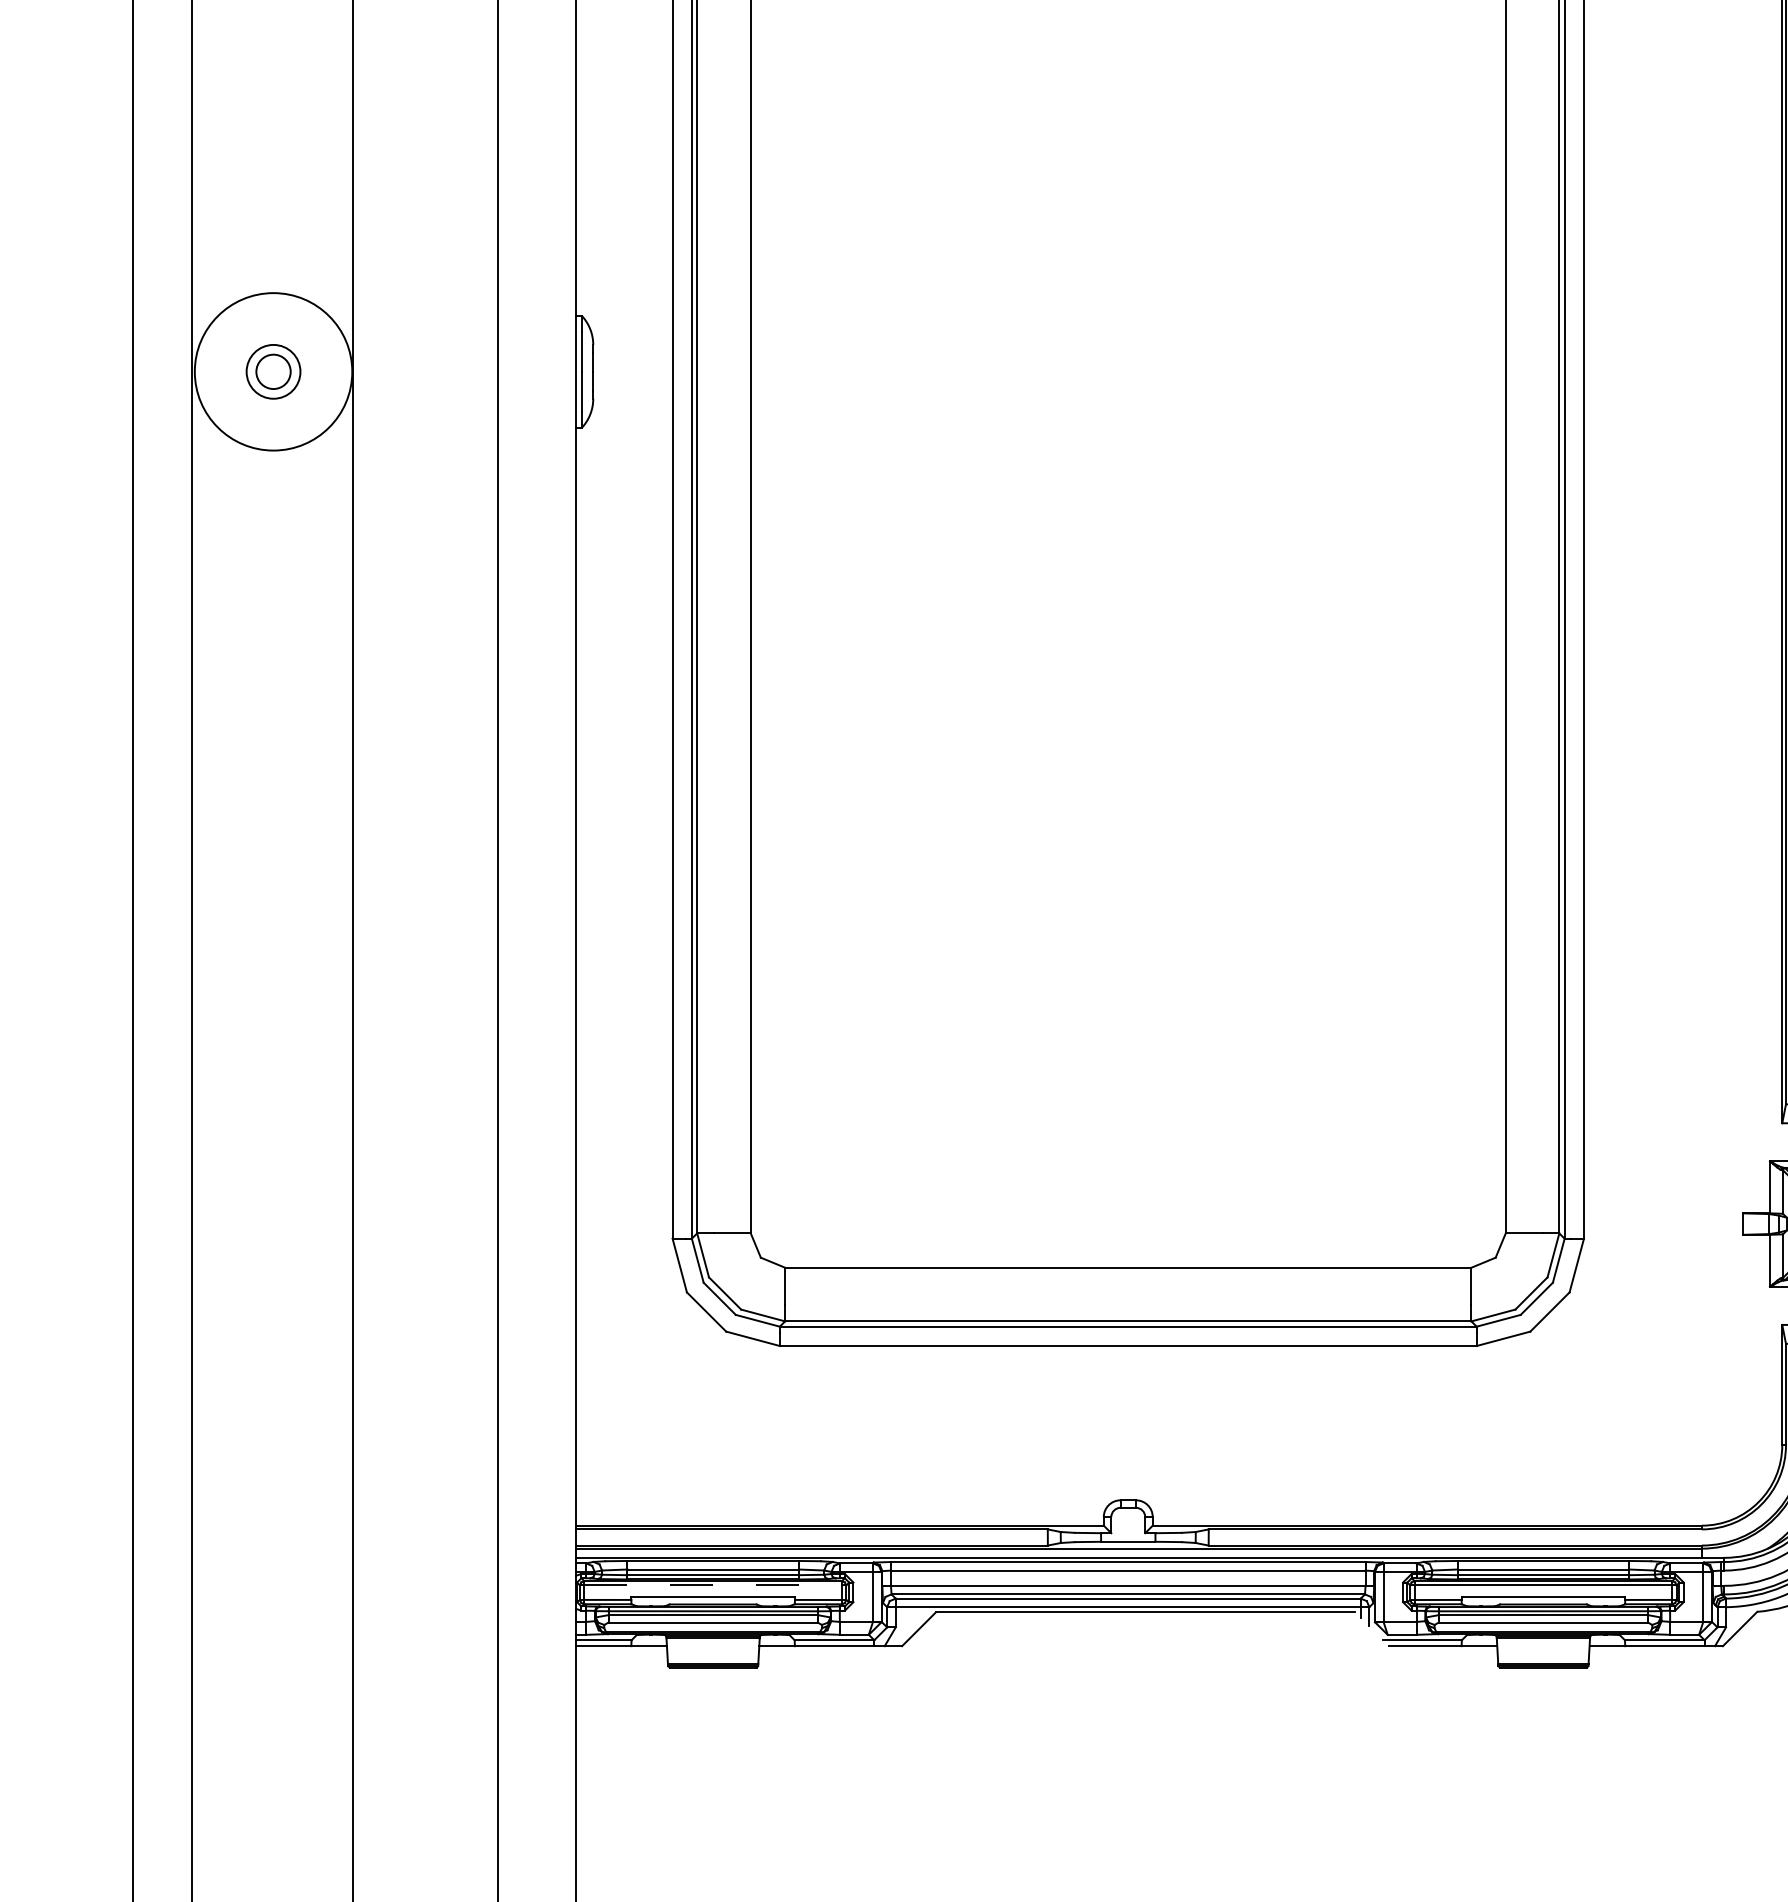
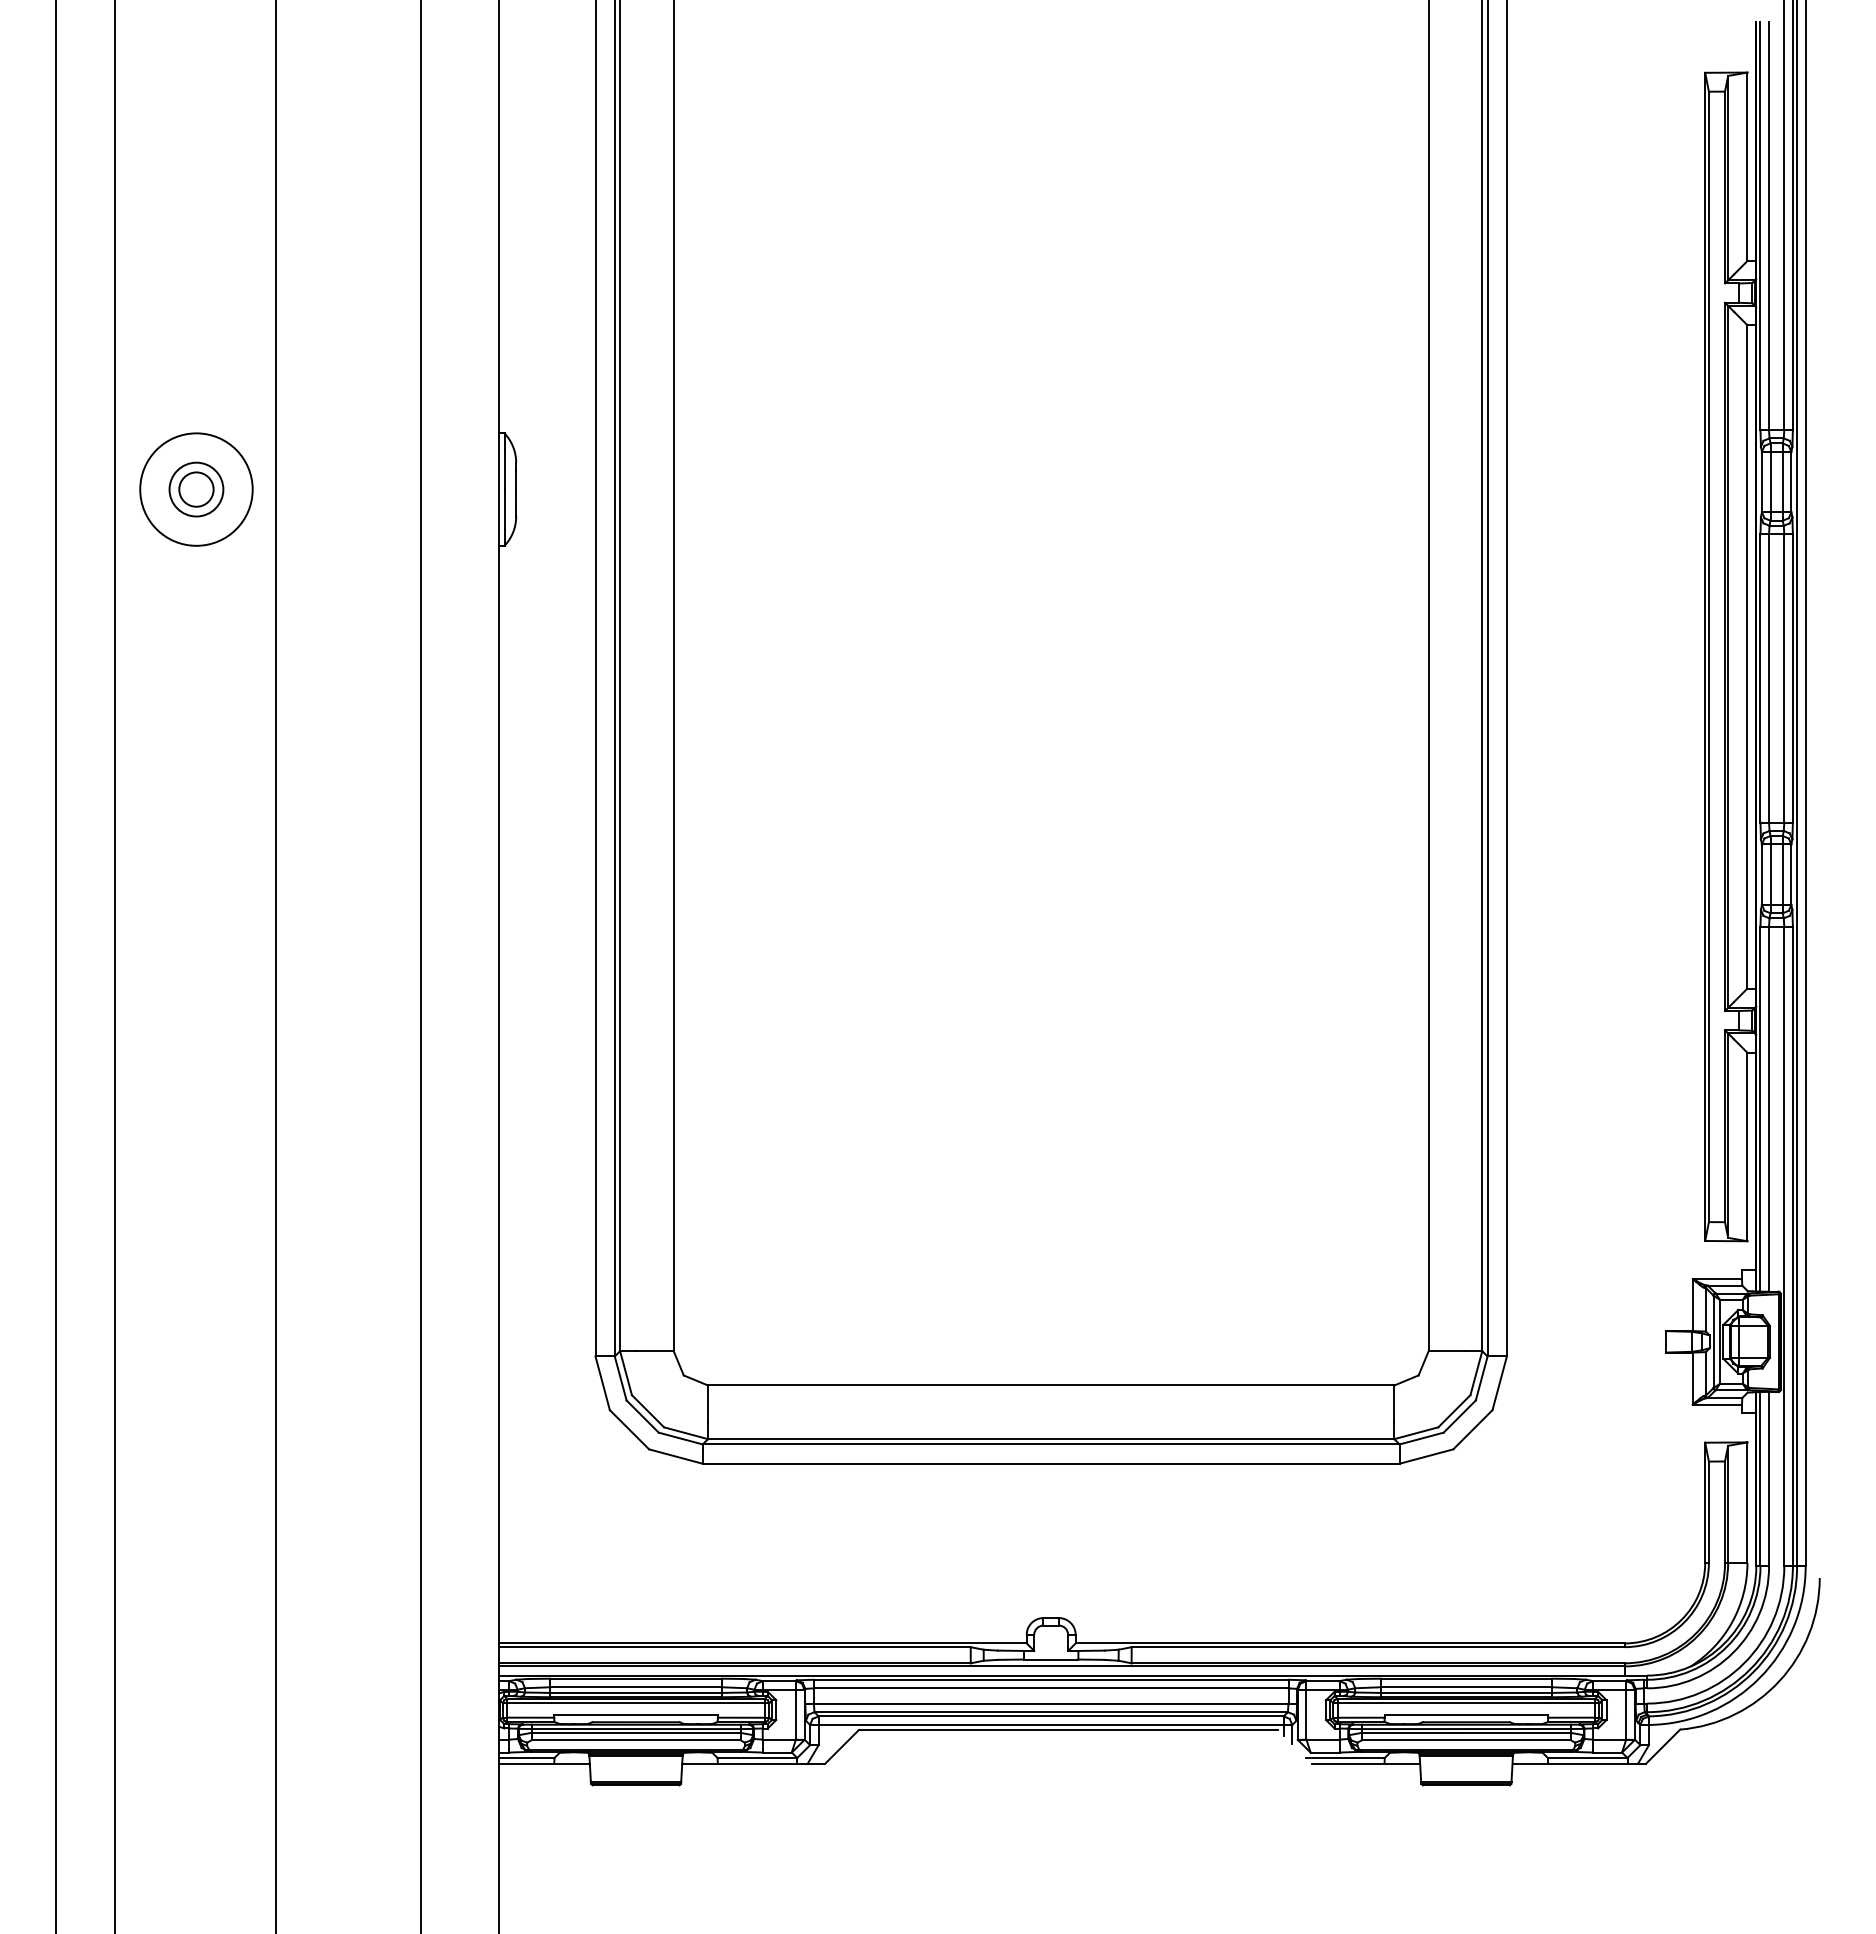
circle: (273, 371) -> (196, 489), size x0.71
line: (713, 1585) -> (636, 1703), dashed -> solid

